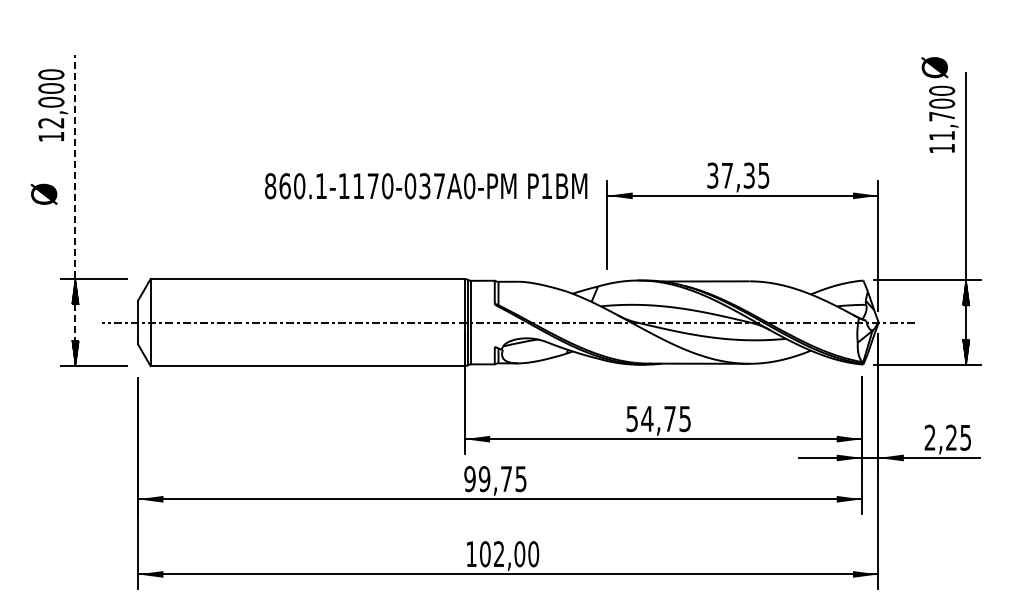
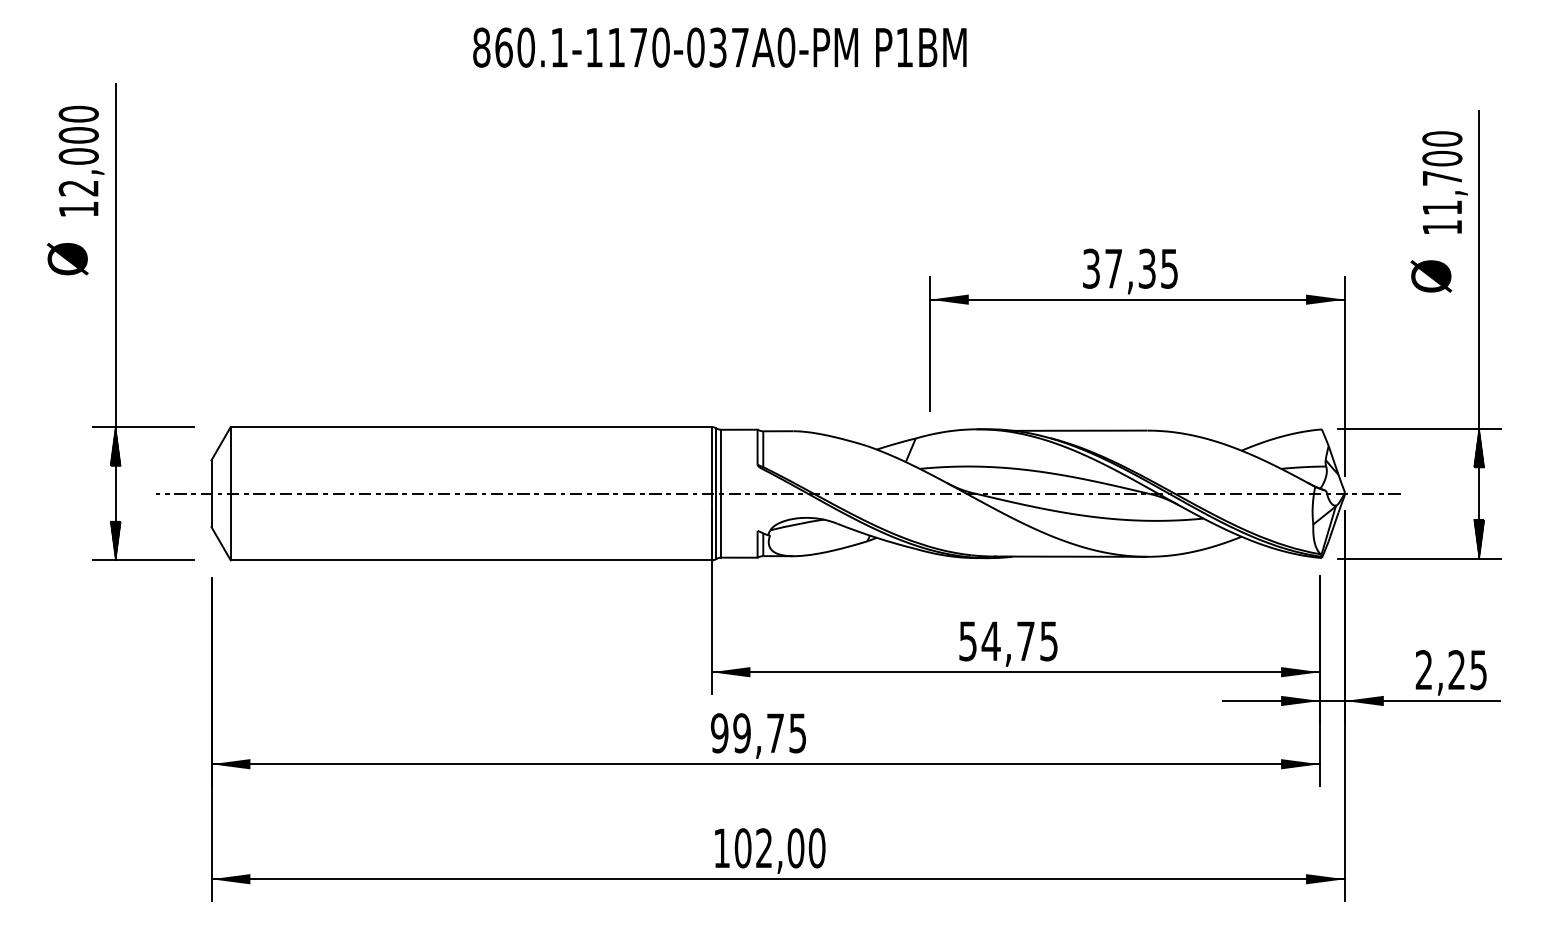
text: (934, 67) -> (1430, 276), moved
text: (426, 186) -> (720, 48), moved
text: (43, 193) -> (66, 257), moved
line: (75, 210) -> (115, 322), dashed -> solid

